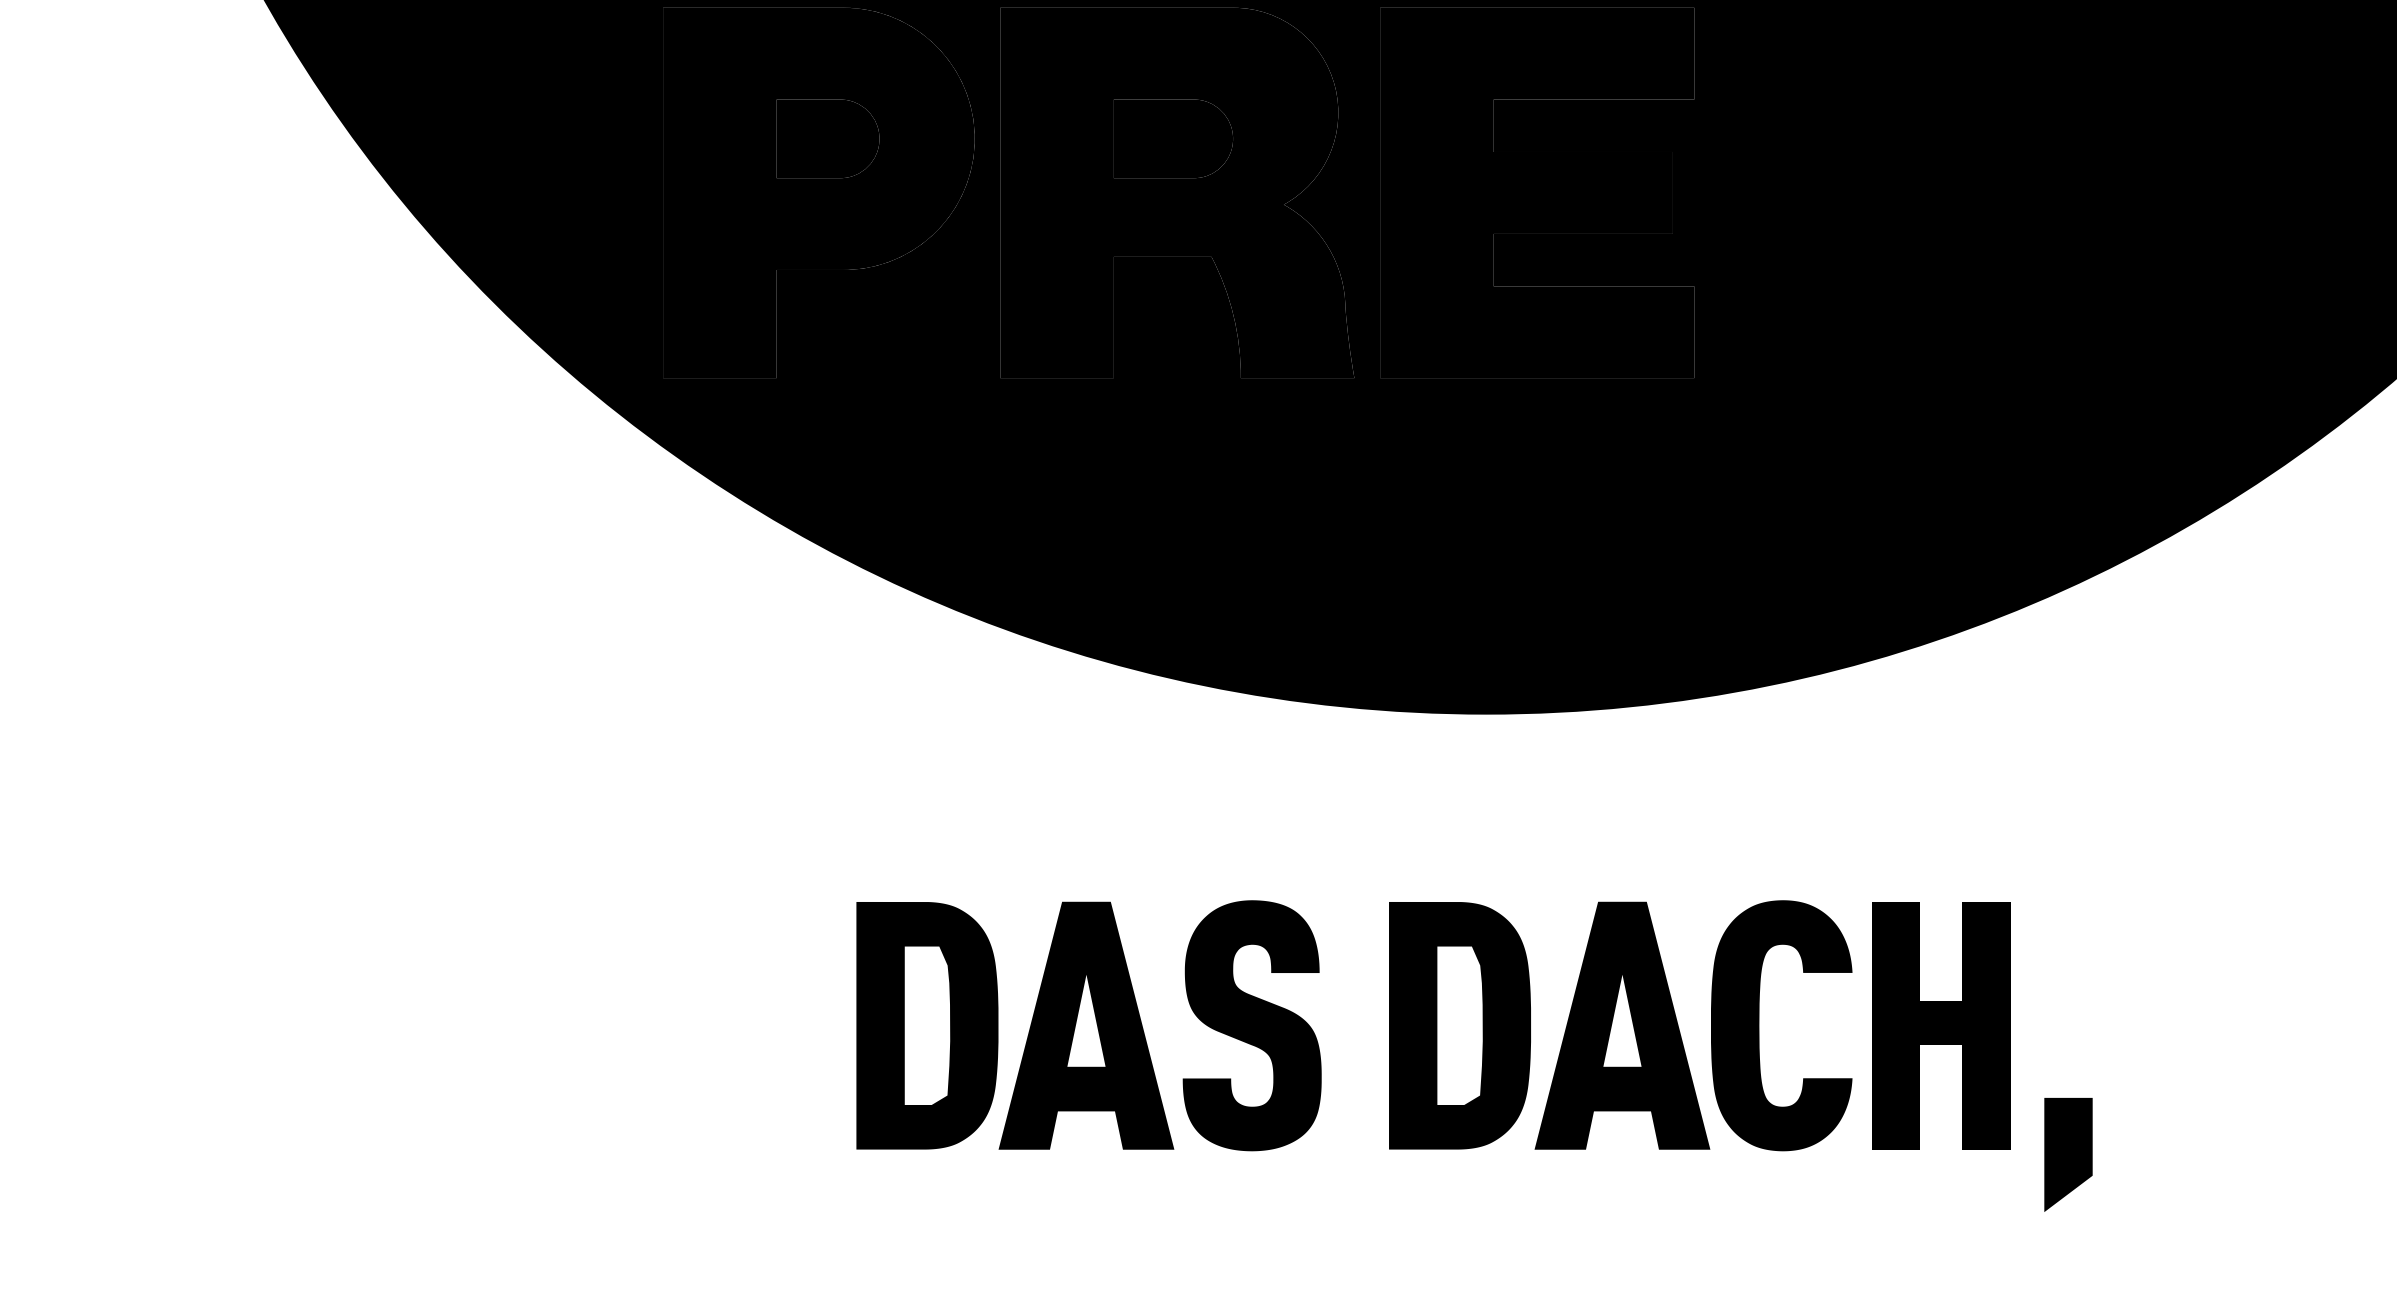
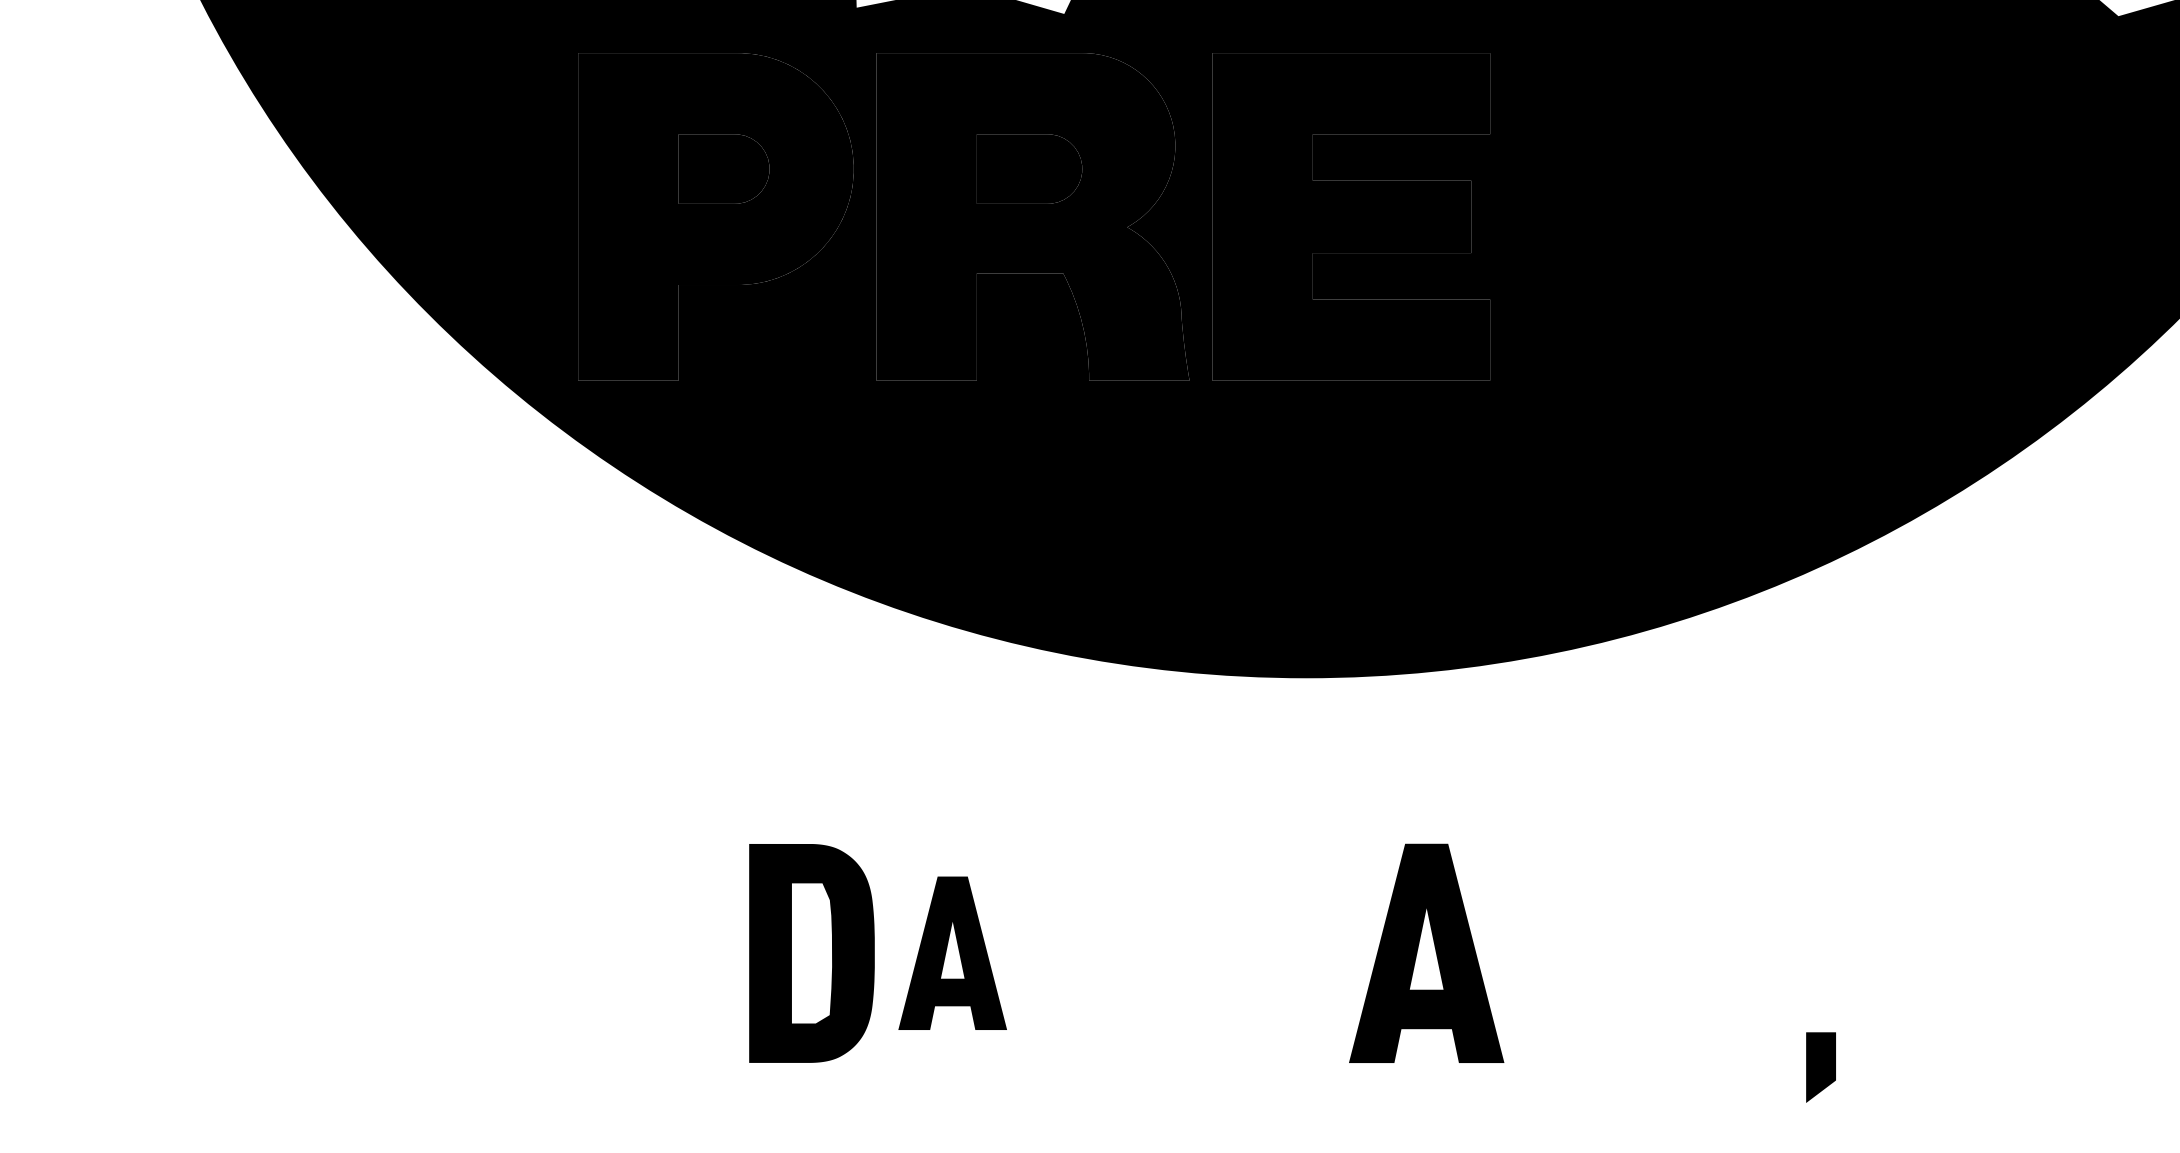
part: (1086, 1024) -> (952, 952), size x0.7
fill: (1251, 1025) -> (1098, 953), removed
part: (1459, 1025) -> (1282, 953), removed
part: (1759, 1025) -> (1547, 953), removed
fill: (1941, 1025) -> (1708, 953), removed
part: (2067, 1154) -> (1820, 1067), size x0.7

